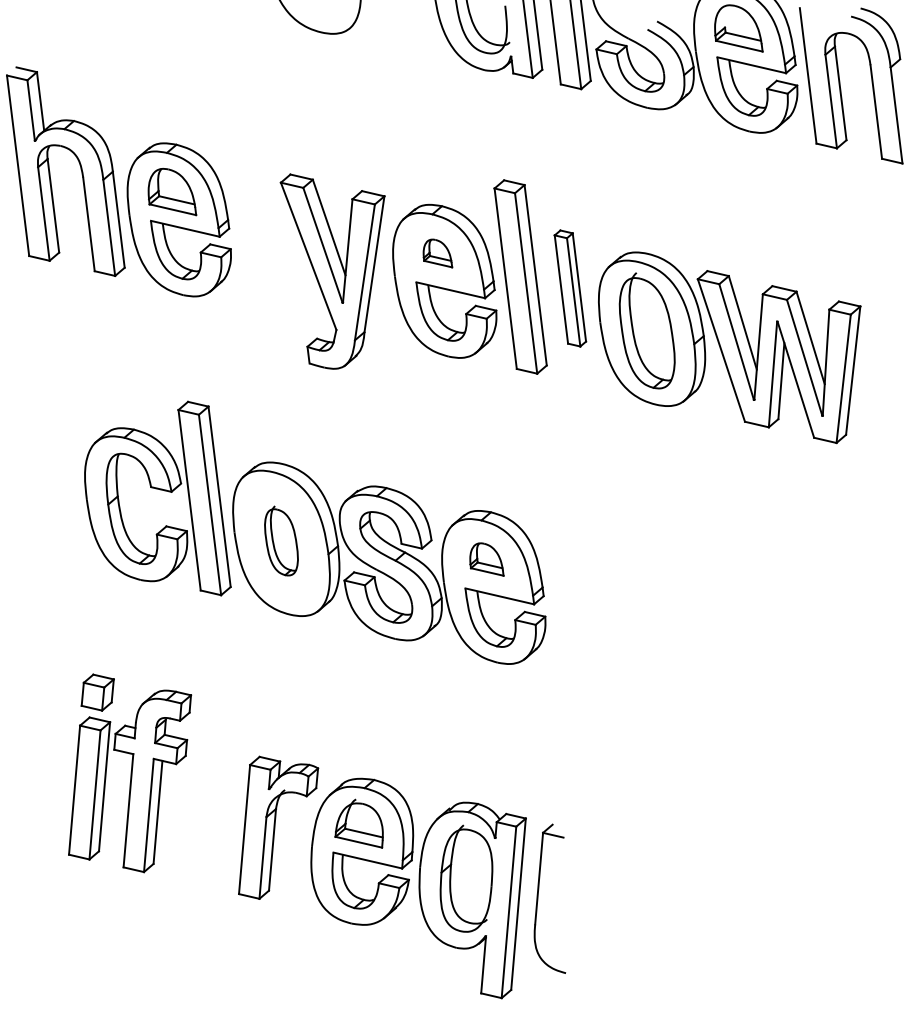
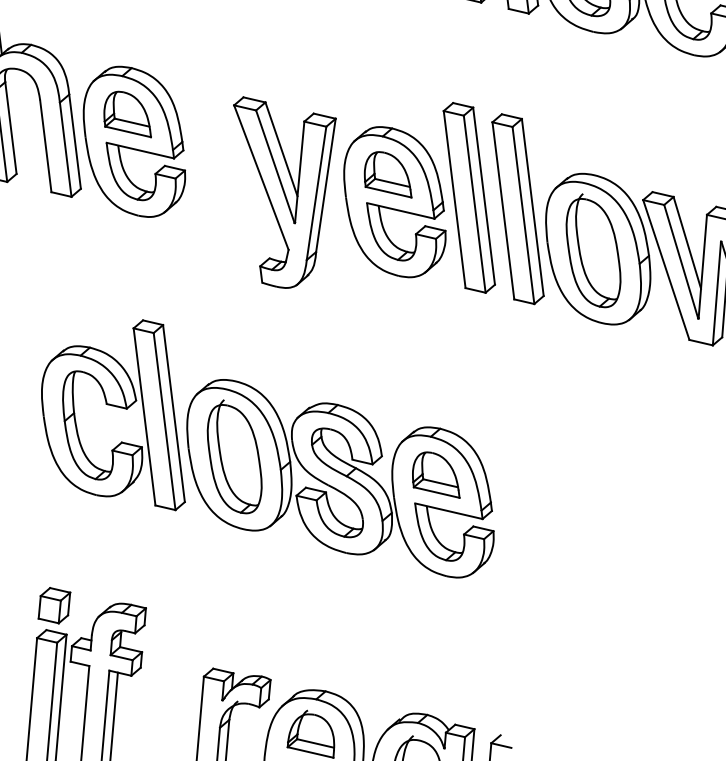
part: (437, 253) -> (387, 174), size x1.67
part: (570, 288) -> (518, 209), size x1.67
part: (281, 540) -> (234, 456), size x1.67
part: (486, 559) -> (435, 475), size x1.43

